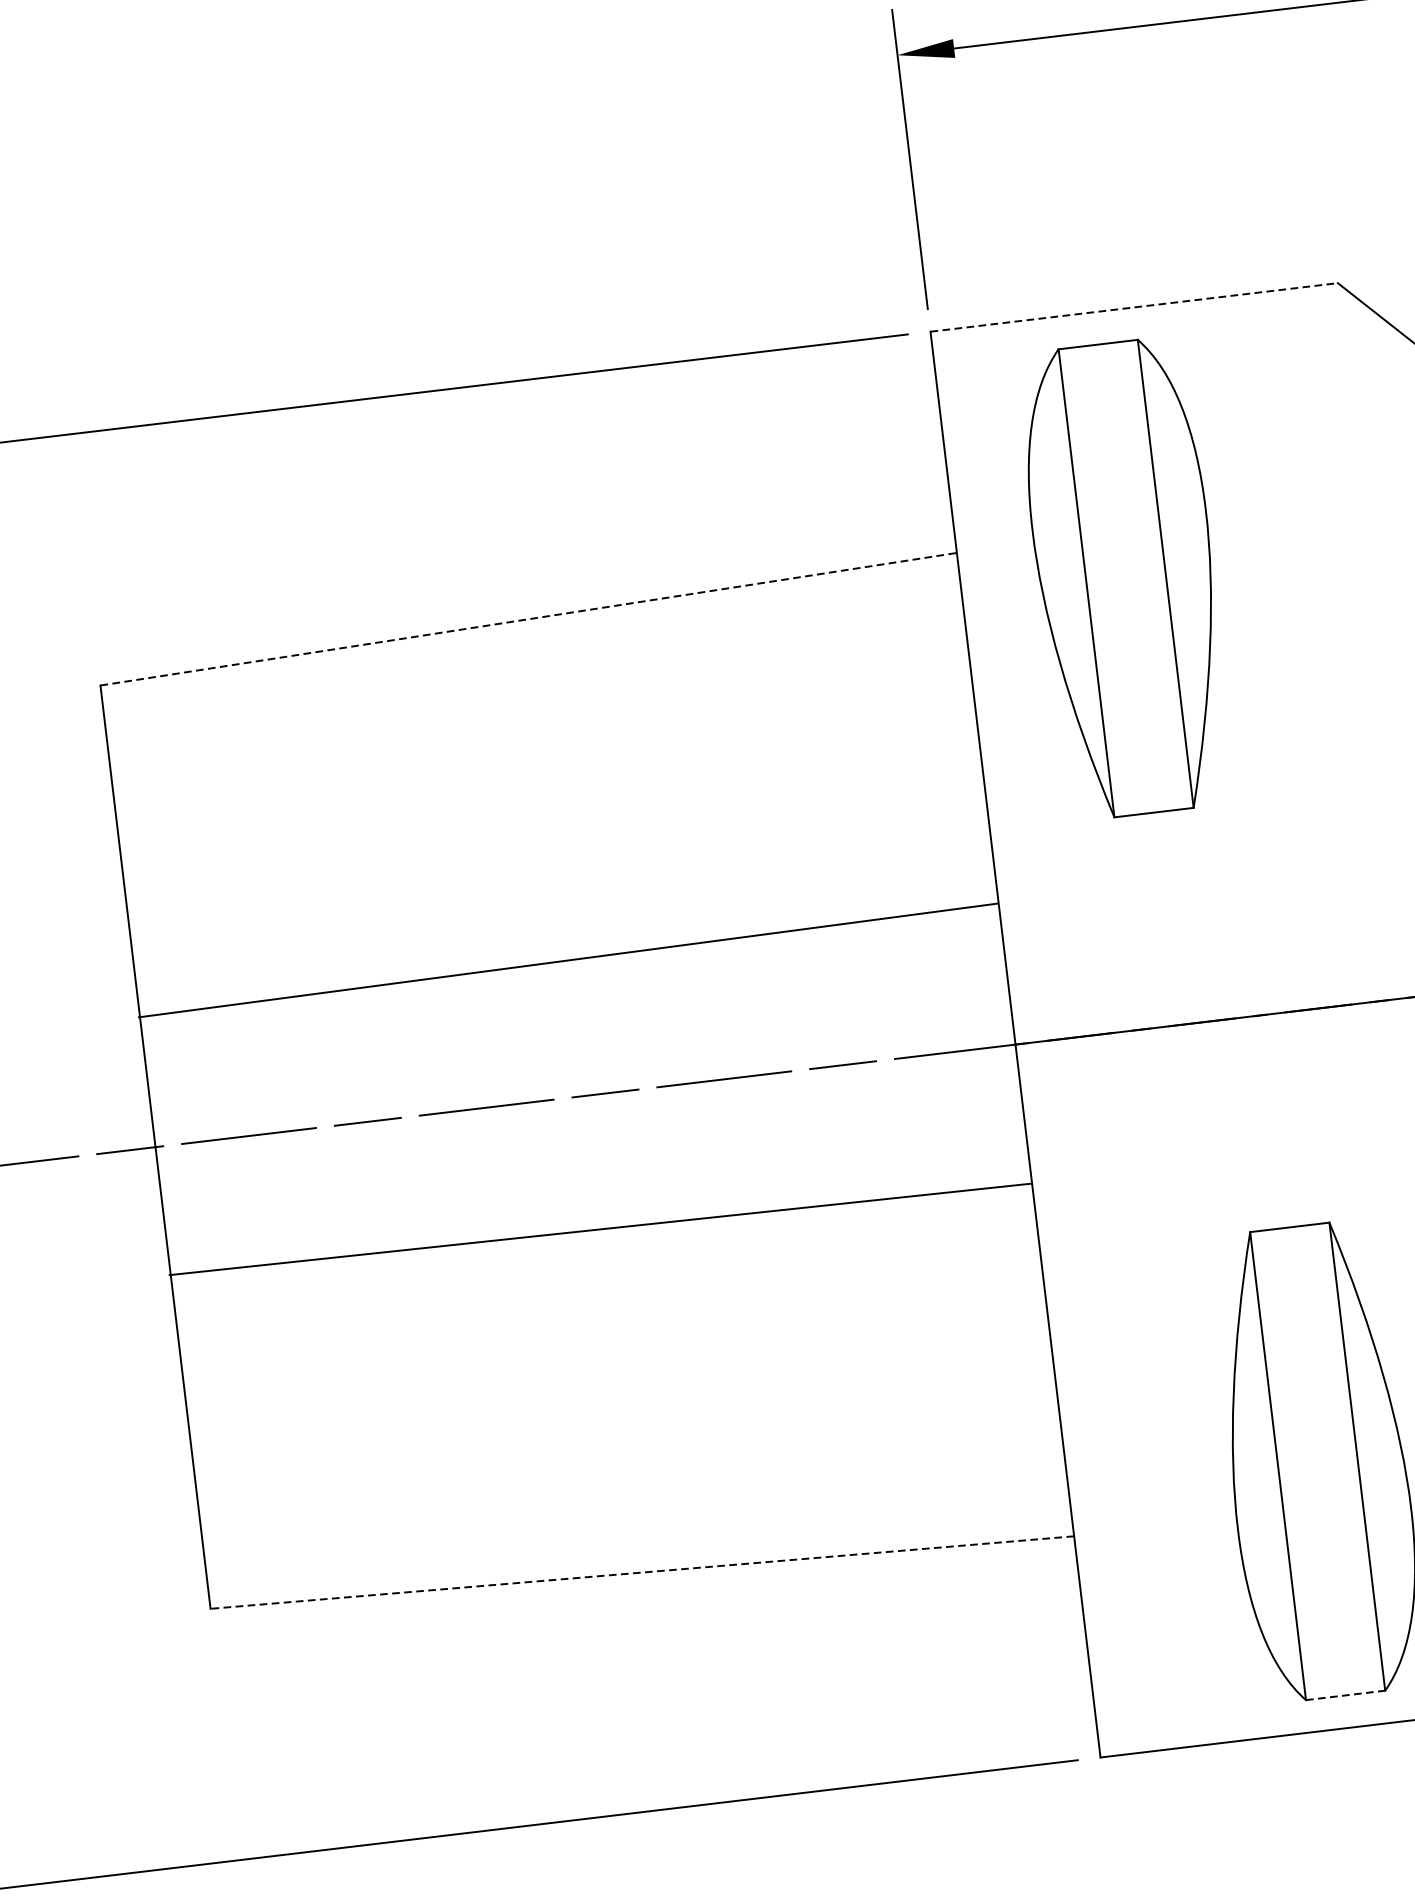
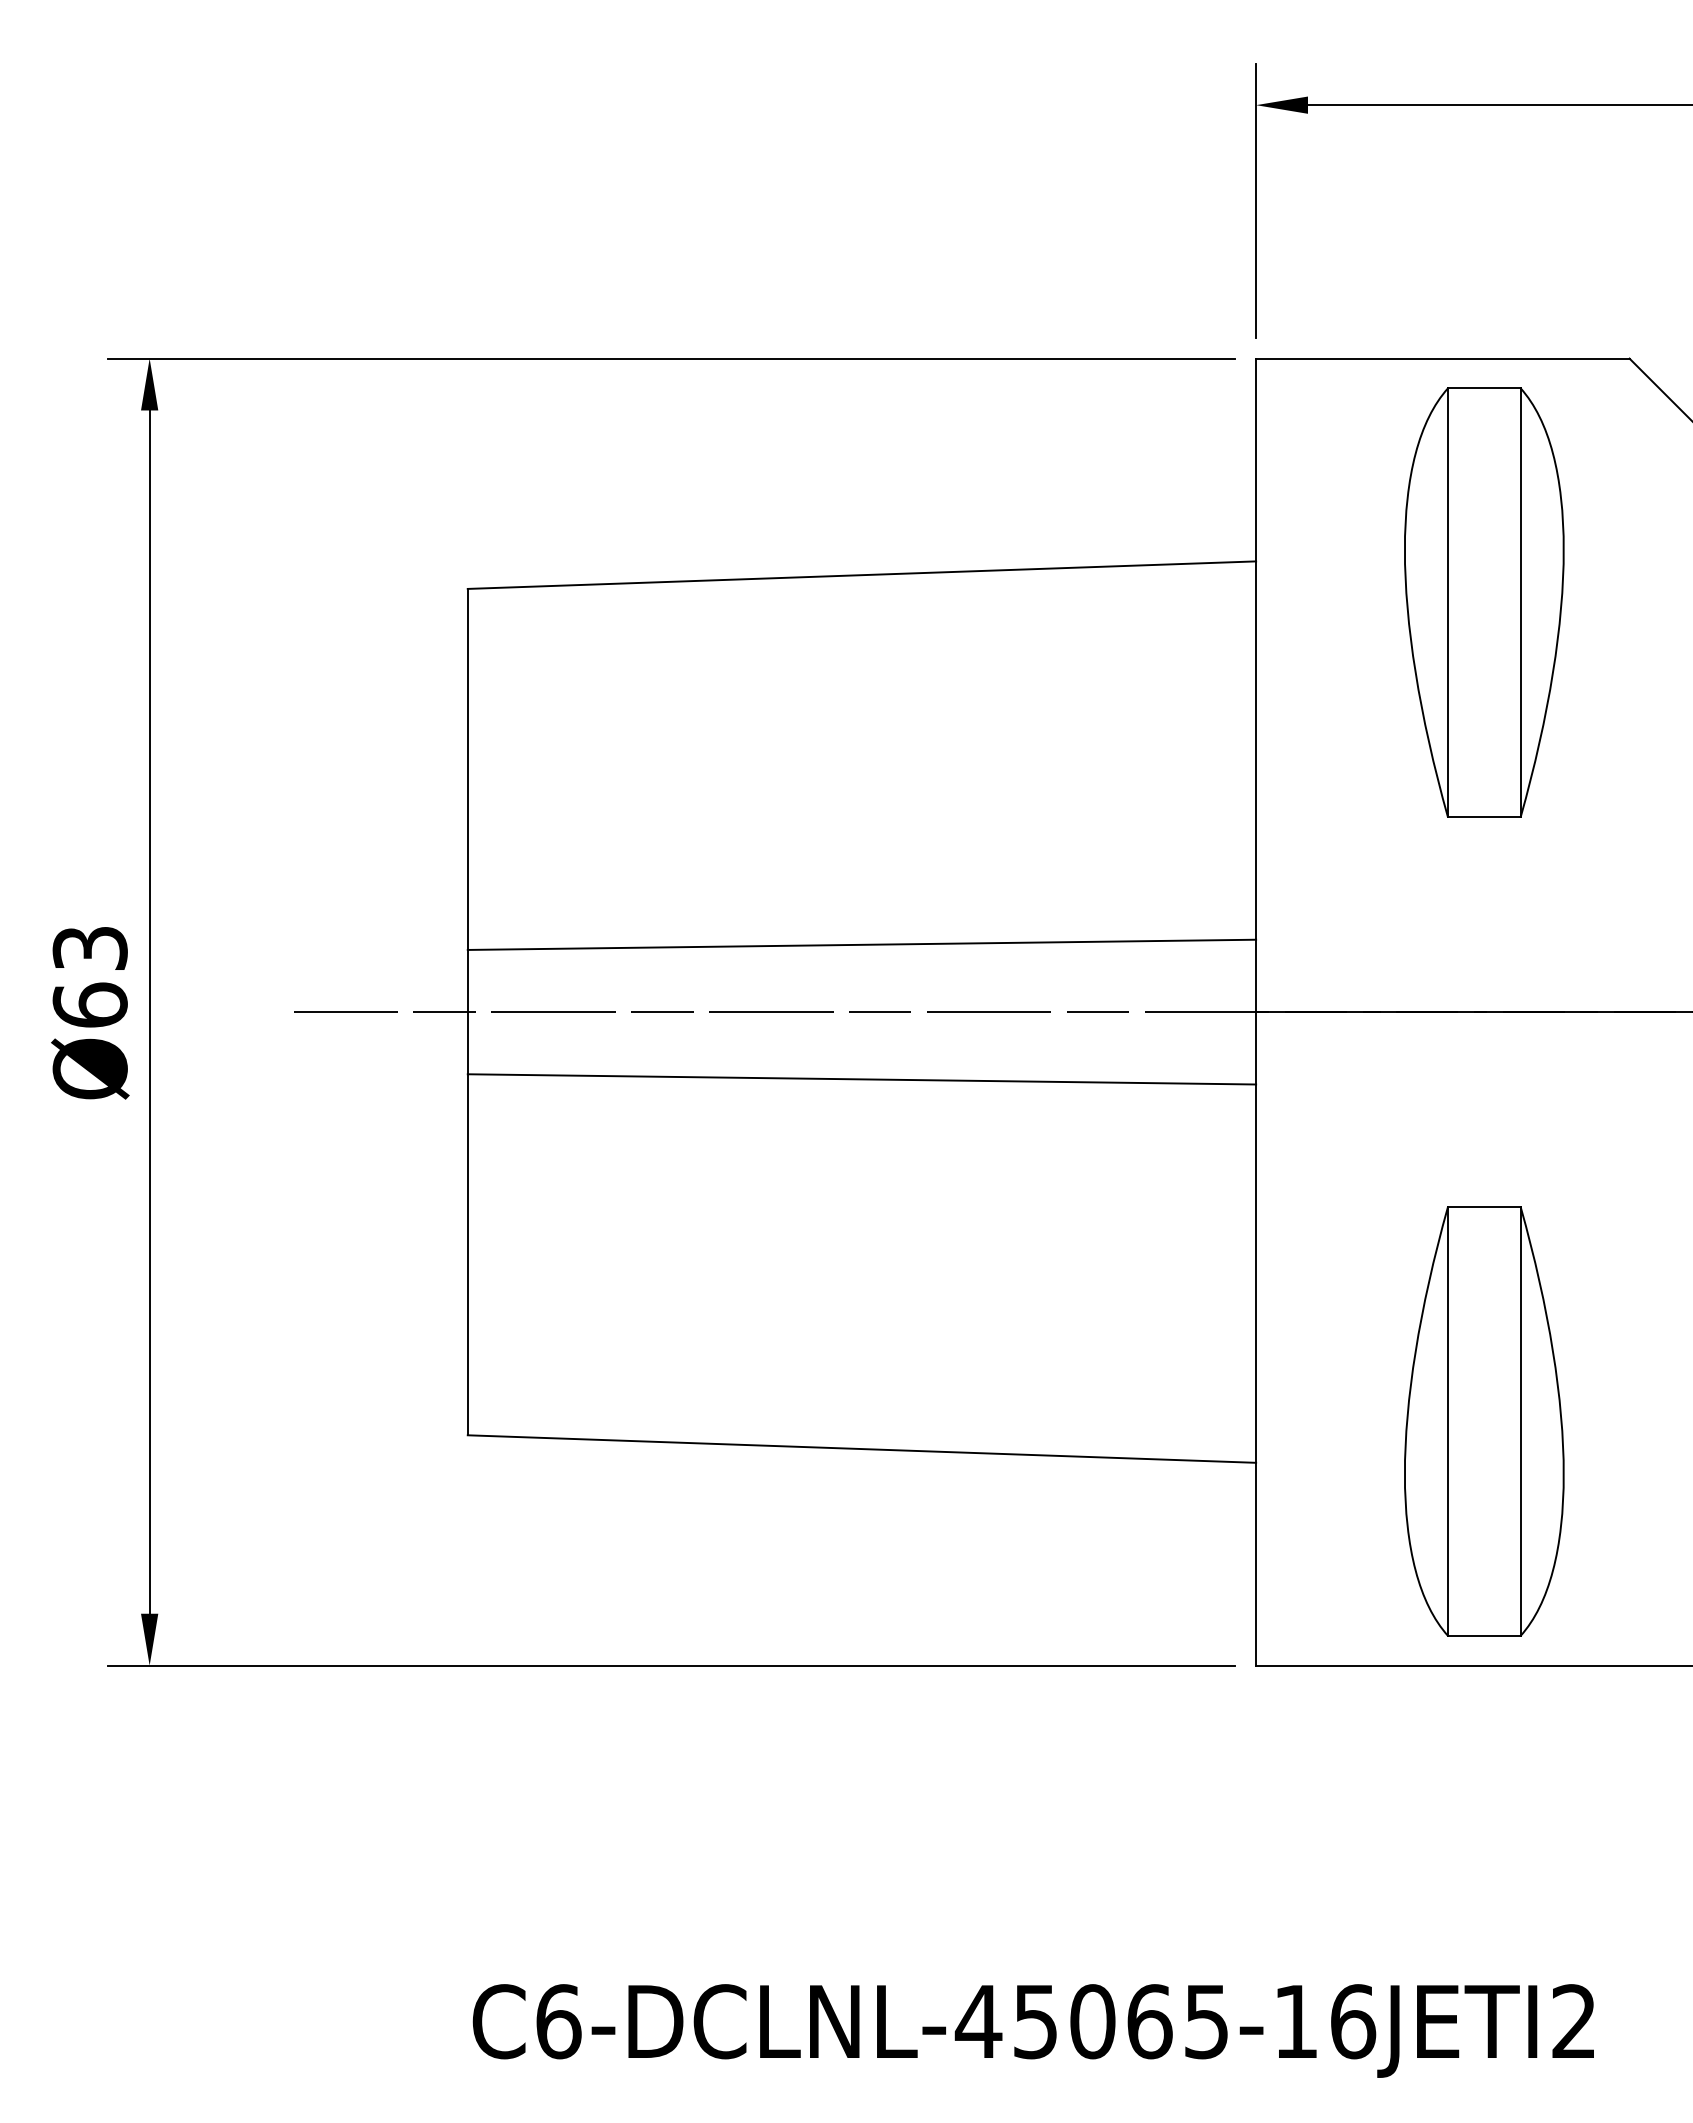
line: (1133, 307) -> (1442, 358), dashed -> solid
part: (1126, 578) -> (1484, 602), moved
line: (529, 619) -> (862, 575), dashed -> solid
line: (567, 960) -> (861, 944), moved
line: (599, 1229) -> (861, 1079), moved
line: (641, 1573) -> (861, 1449), dashed -> solid
line: (1345, 1694) -> (1484, 1635), dashed -> solid

